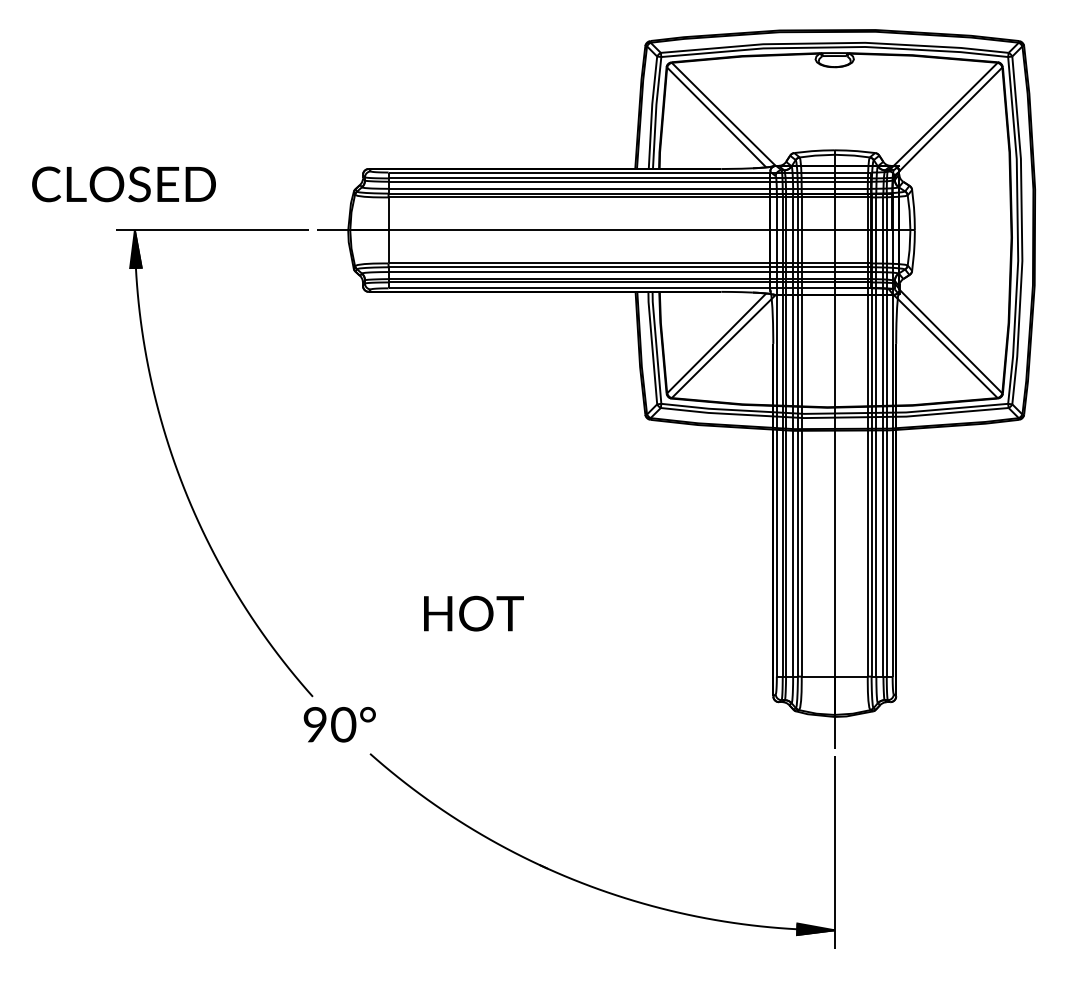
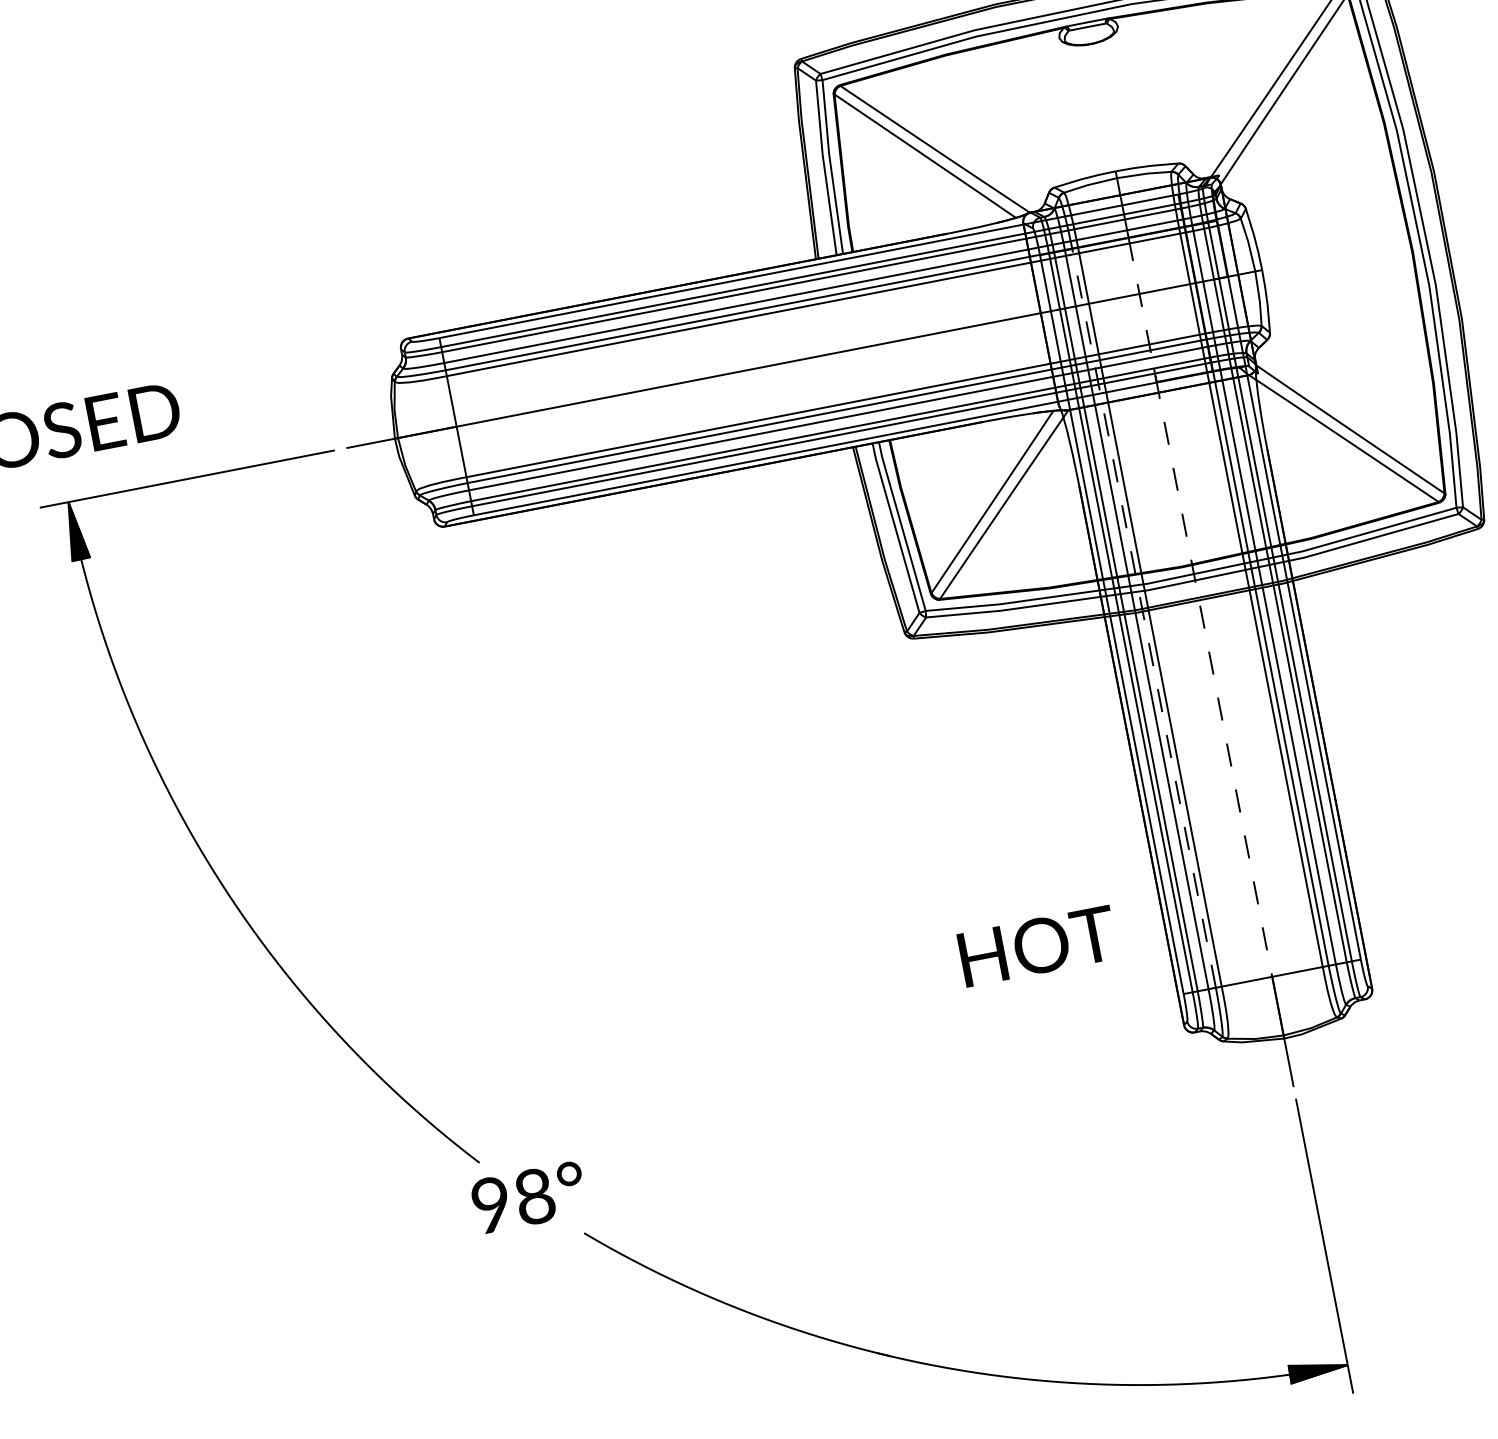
line: (797, 434) -> (1143, 617), solid -> dashed
line: (834, 435) -> (1200, 607), solid -> dashed
text: (473, 613) -> (1037, 946), moved
text: (343, 725) -> (534, 1197), 90° -> 98°

